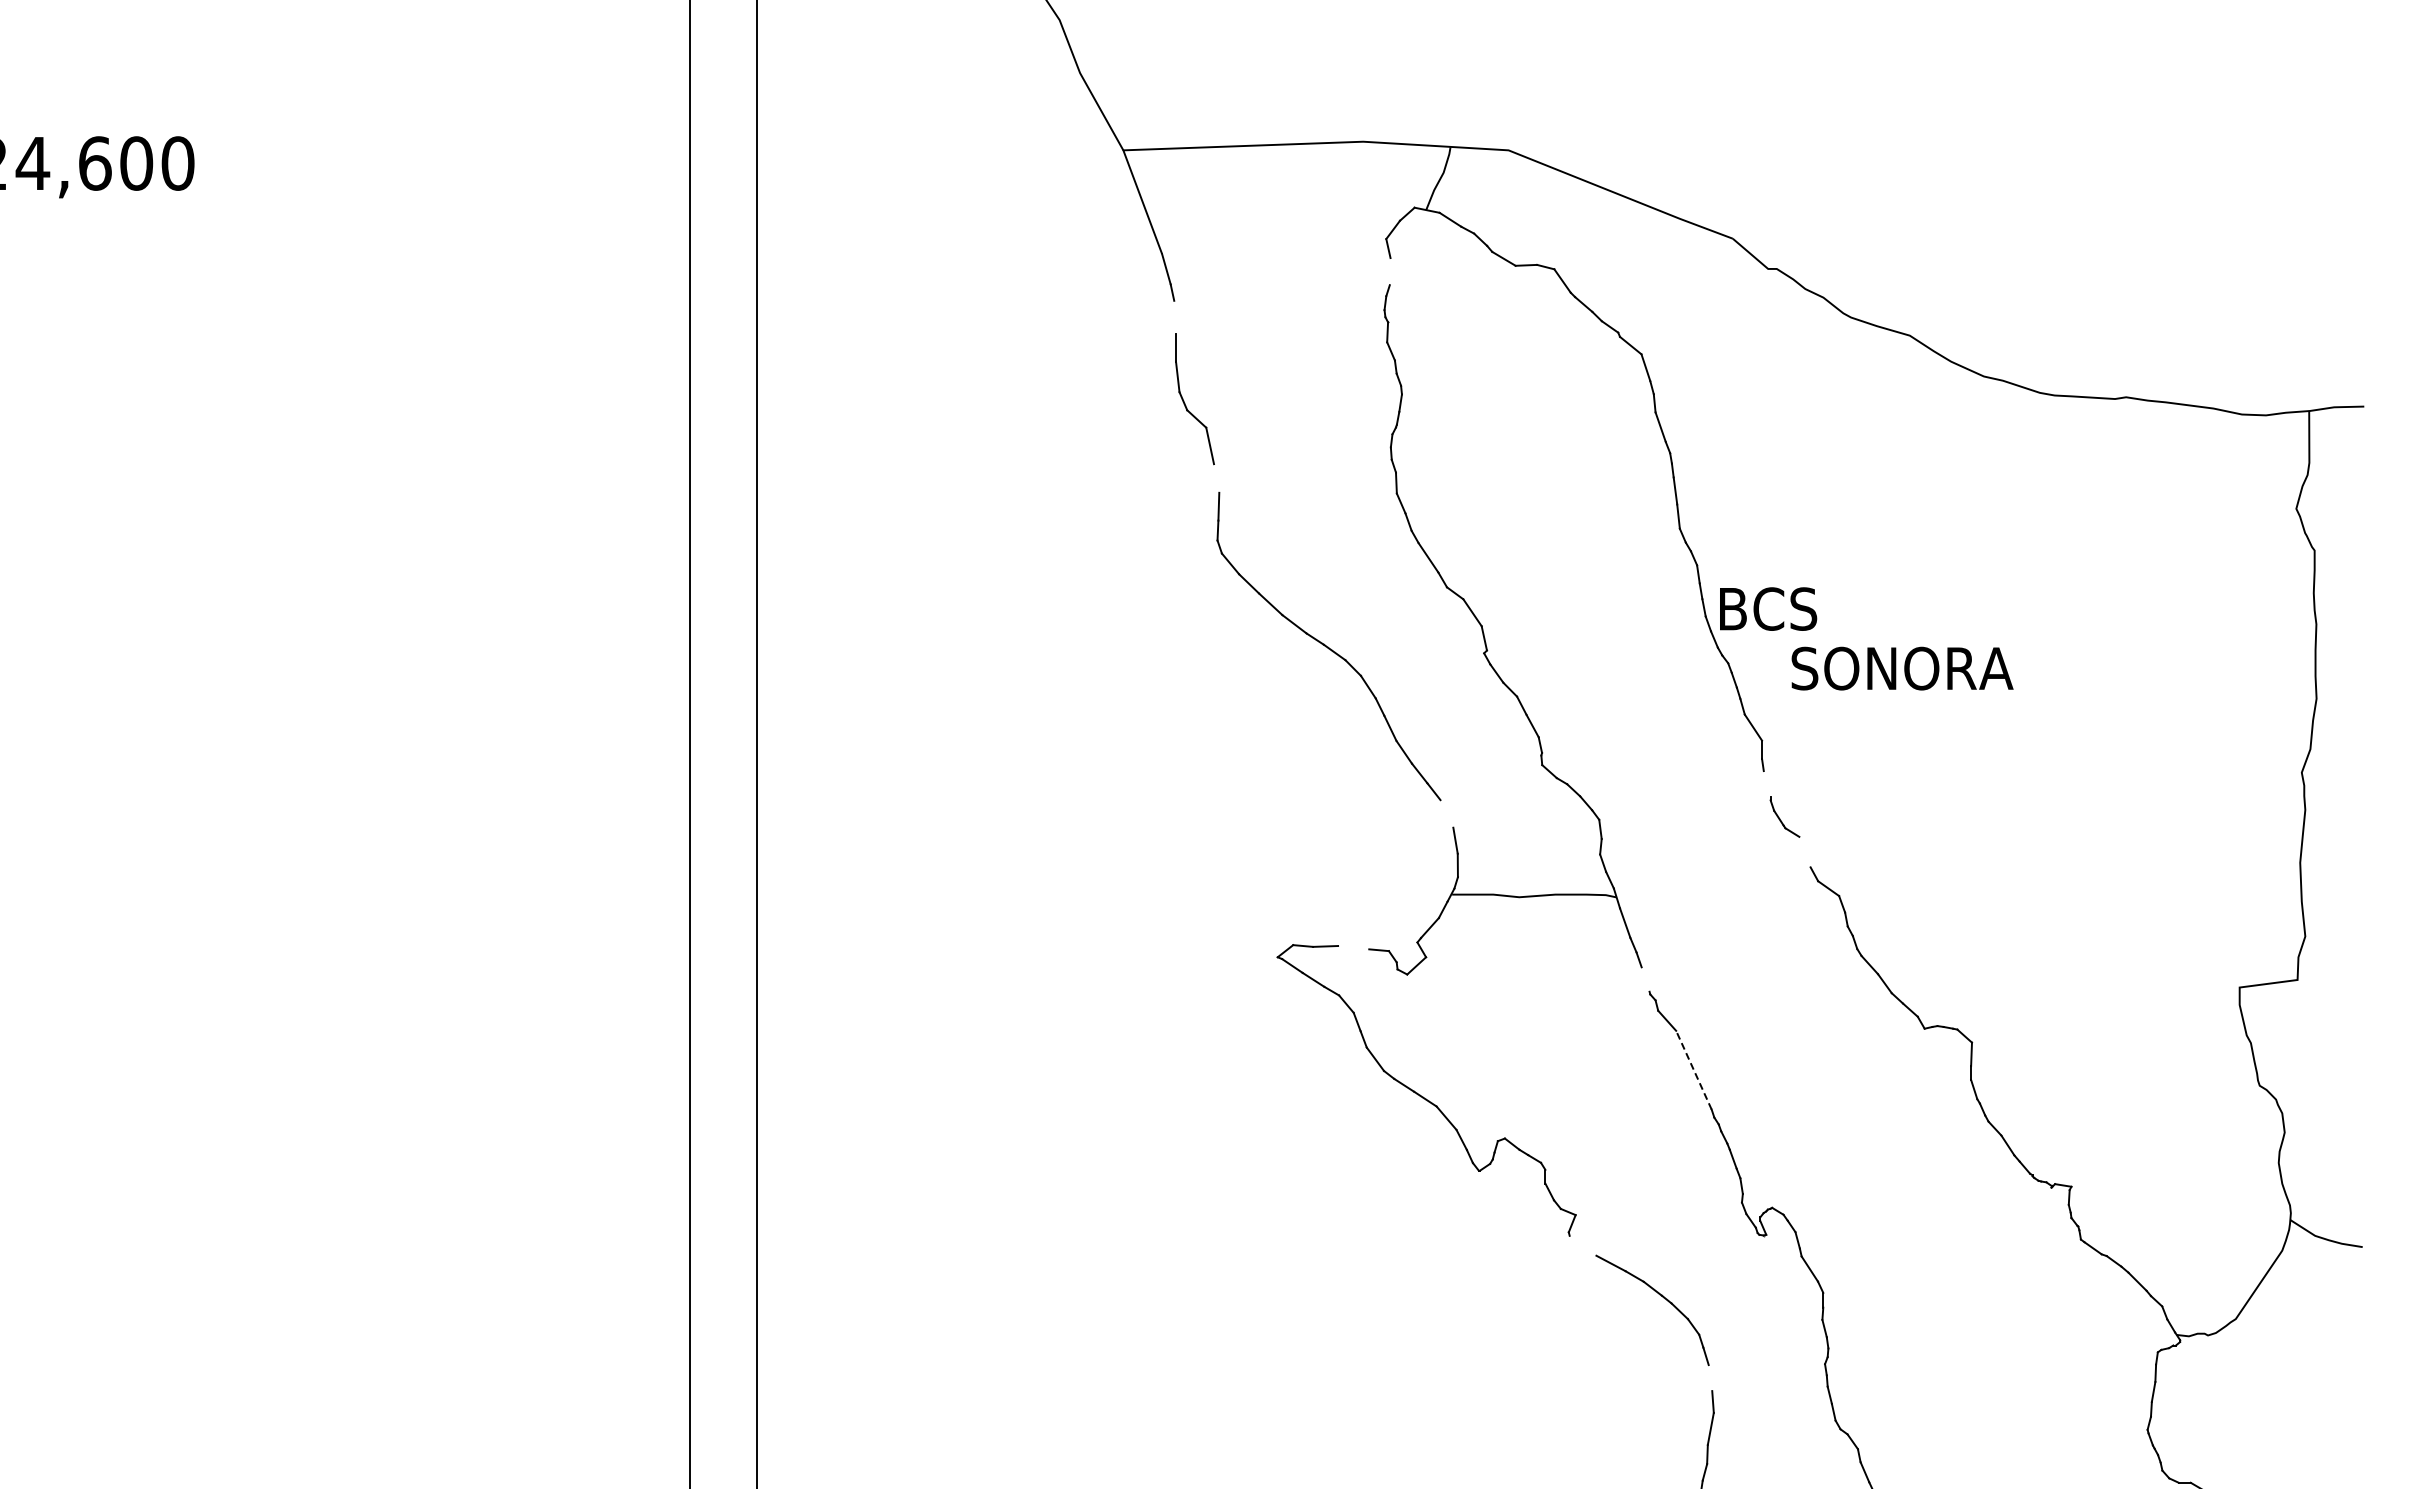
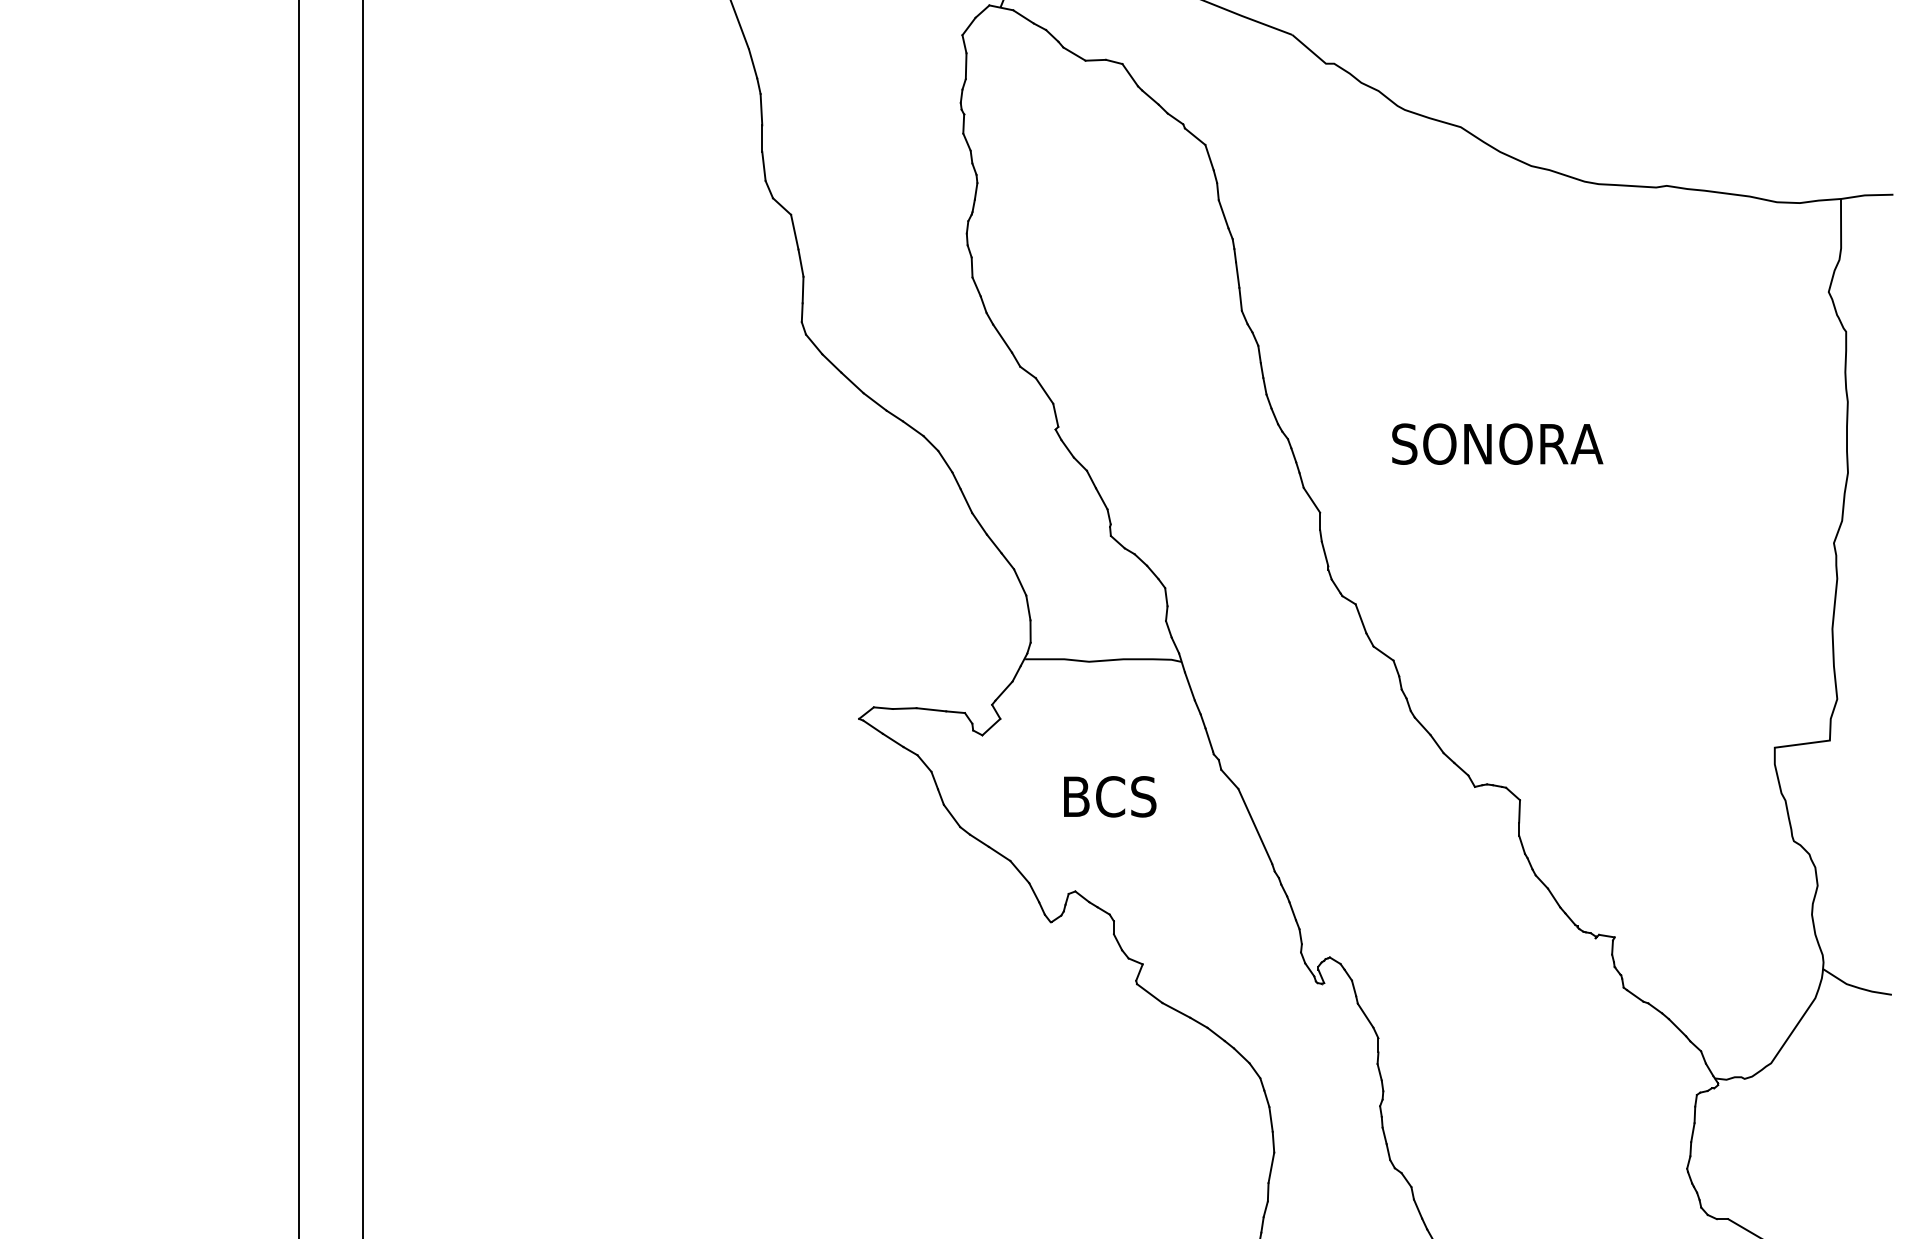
line: (1389, 271) -> (965, 66), added
line: (1175, 316) -> (761, 108), added
line: (1216, 478) -> (800, 263), added
text: (1768, 608) -> (1110, 796), moved
text: (1902, 668) -> (1497, 444), moved
line: (1766, 784) -> (1324, 554), added
line: (1446, 813) -> (1019, 582), added
line: (1804, 851) -> (1360, 618), added
line: (1353, 947) -> (931, 709), added
line: (1645, 979) -> (1209, 740), added
line: (1693, 1069) -> (1254, 825), dashed -> solid
line: (1582, 1245) -> (1149, 993), added
line: (1710, 1378) -> (1271, 1119), added

